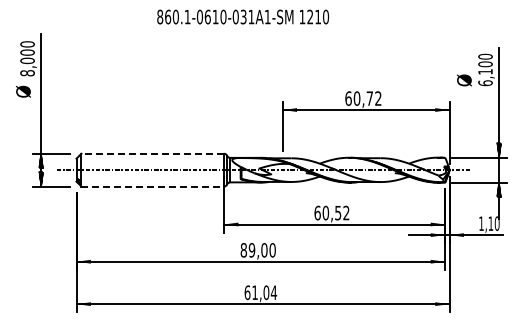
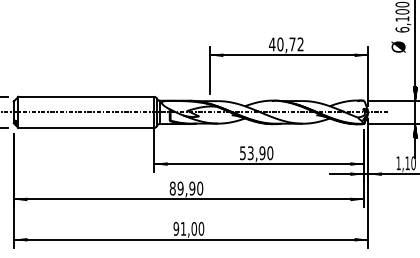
text: (464, 80) -> (398, 47), moved
text: (348, 98) -> (272, 44), 60,72 -> 40,72
line: (152, 153) -> (85, 96), dashed -> solid
line: (153, 186) -> (86, 127), dashed -> solid
text: (331, 212) -> (256, 152), 60,52 -> 53,90
text: (264, 250) -> (192, 188), 89,00 -> 89,90
text: (260, 292) -> (188, 228), 61,04 -> 91,00

